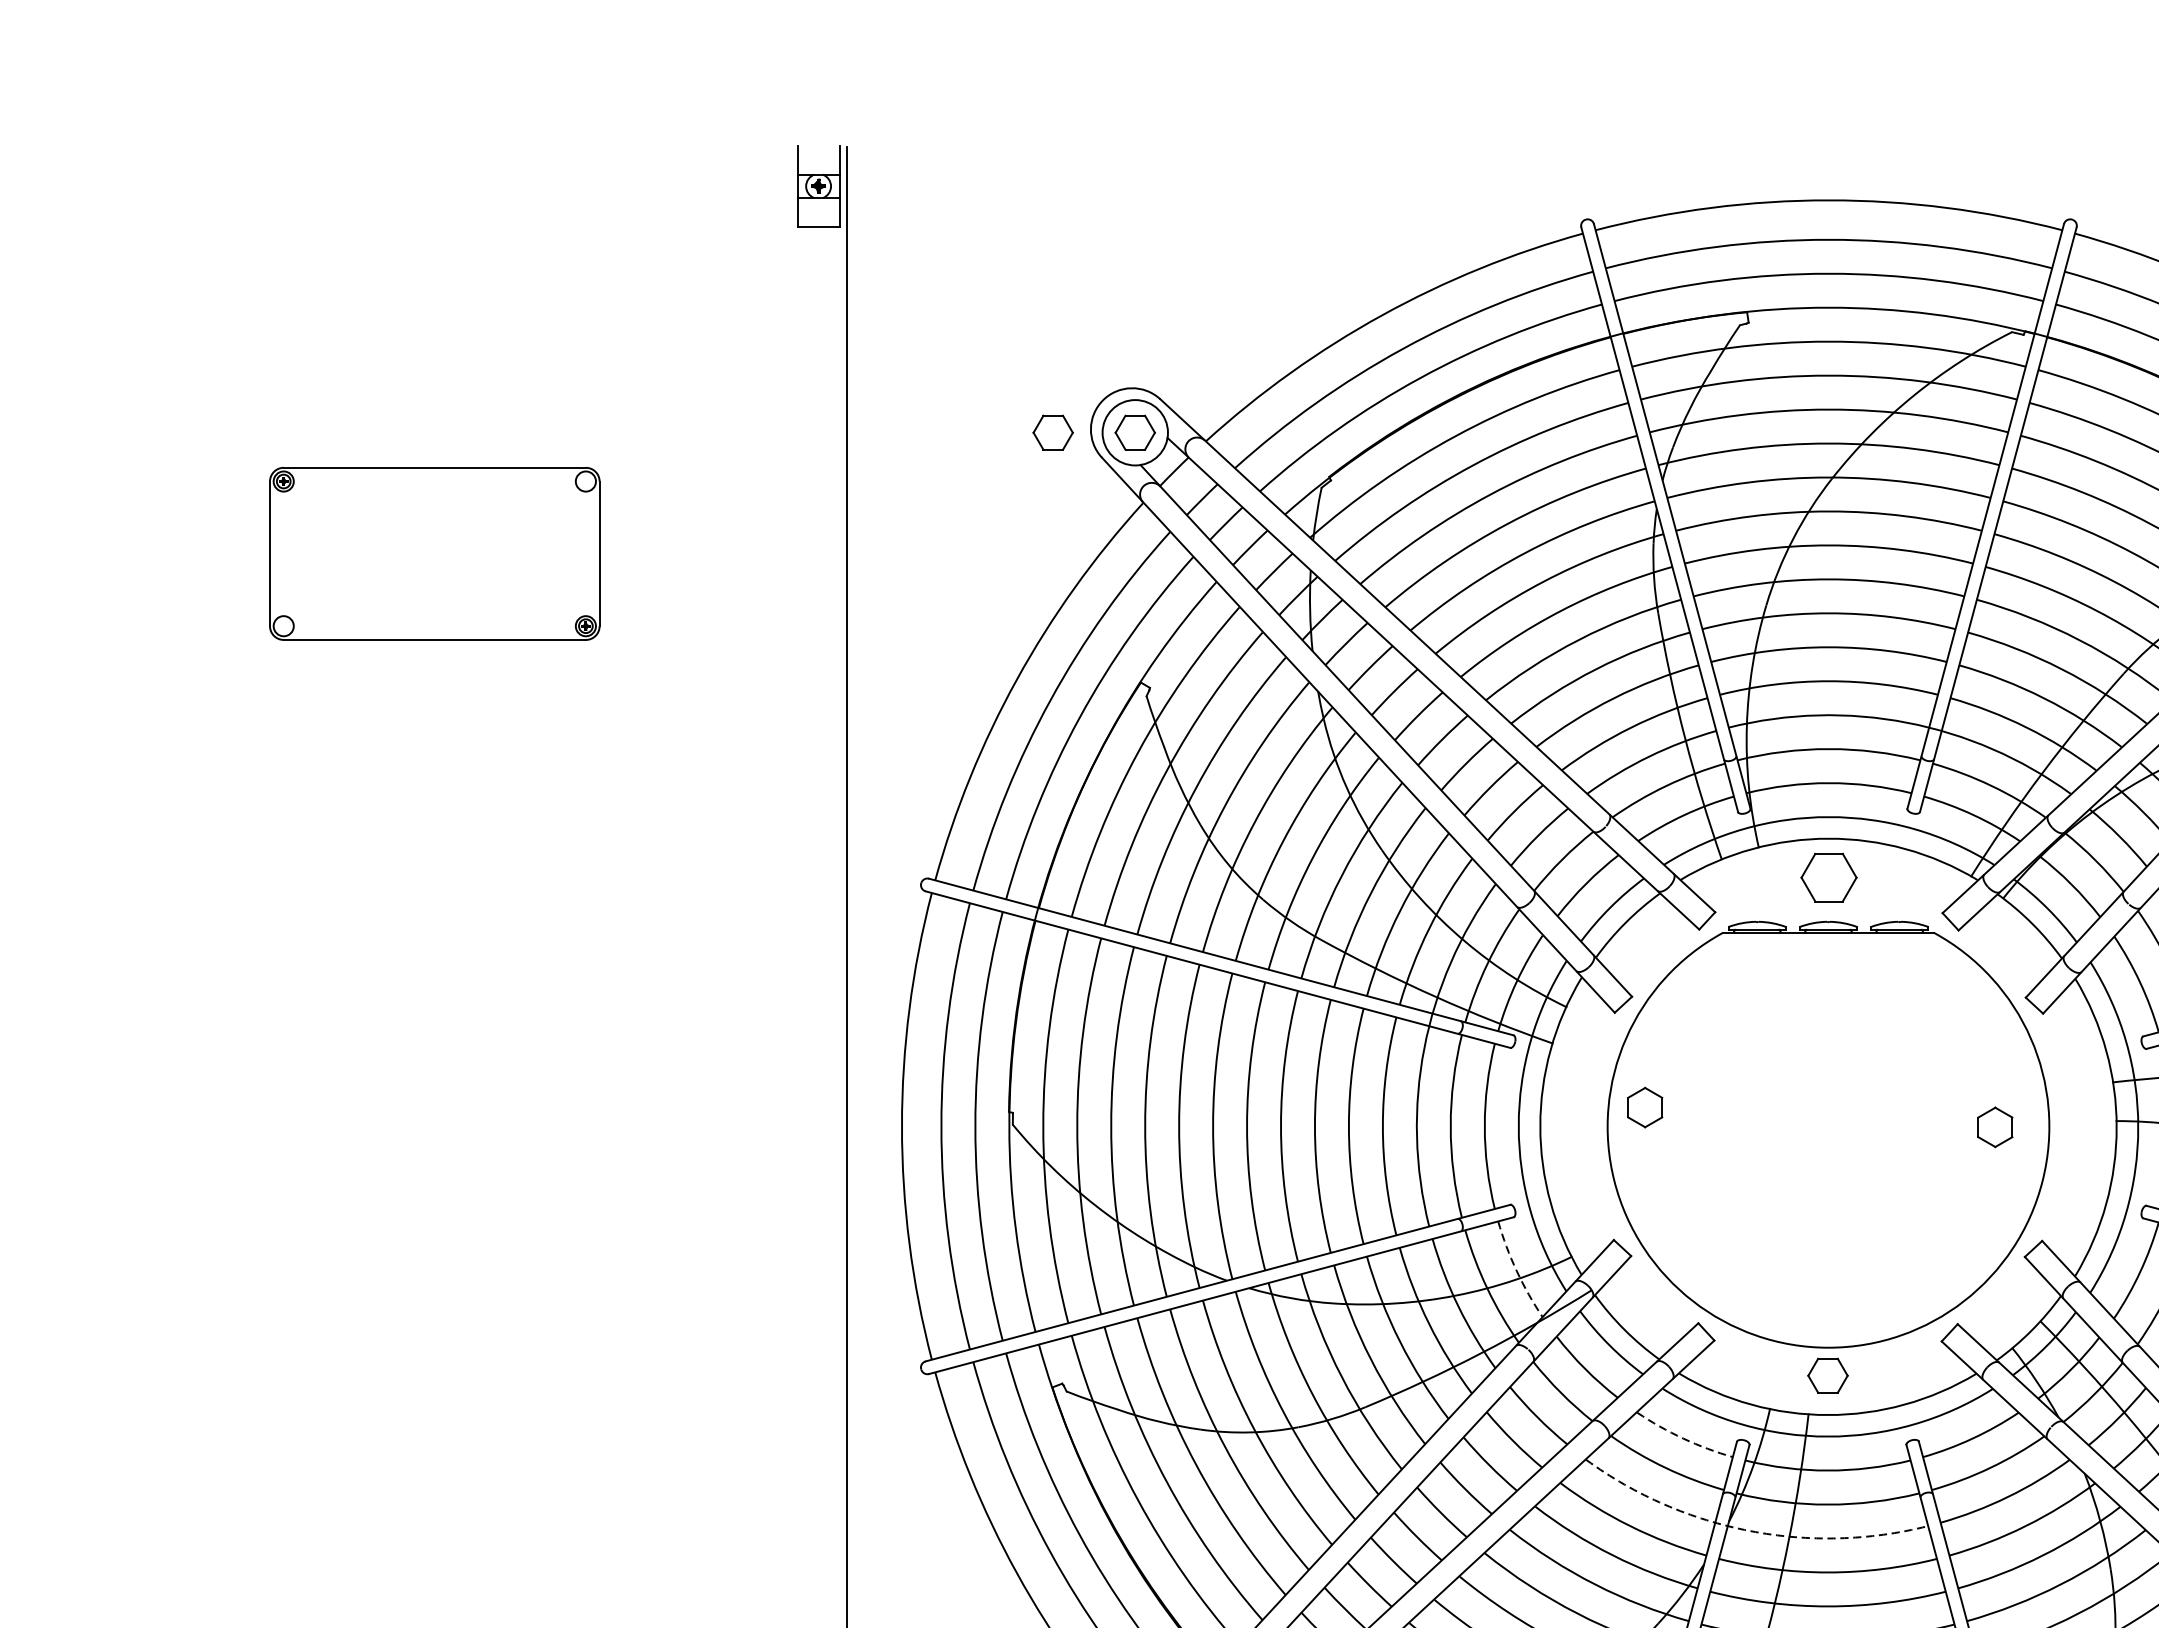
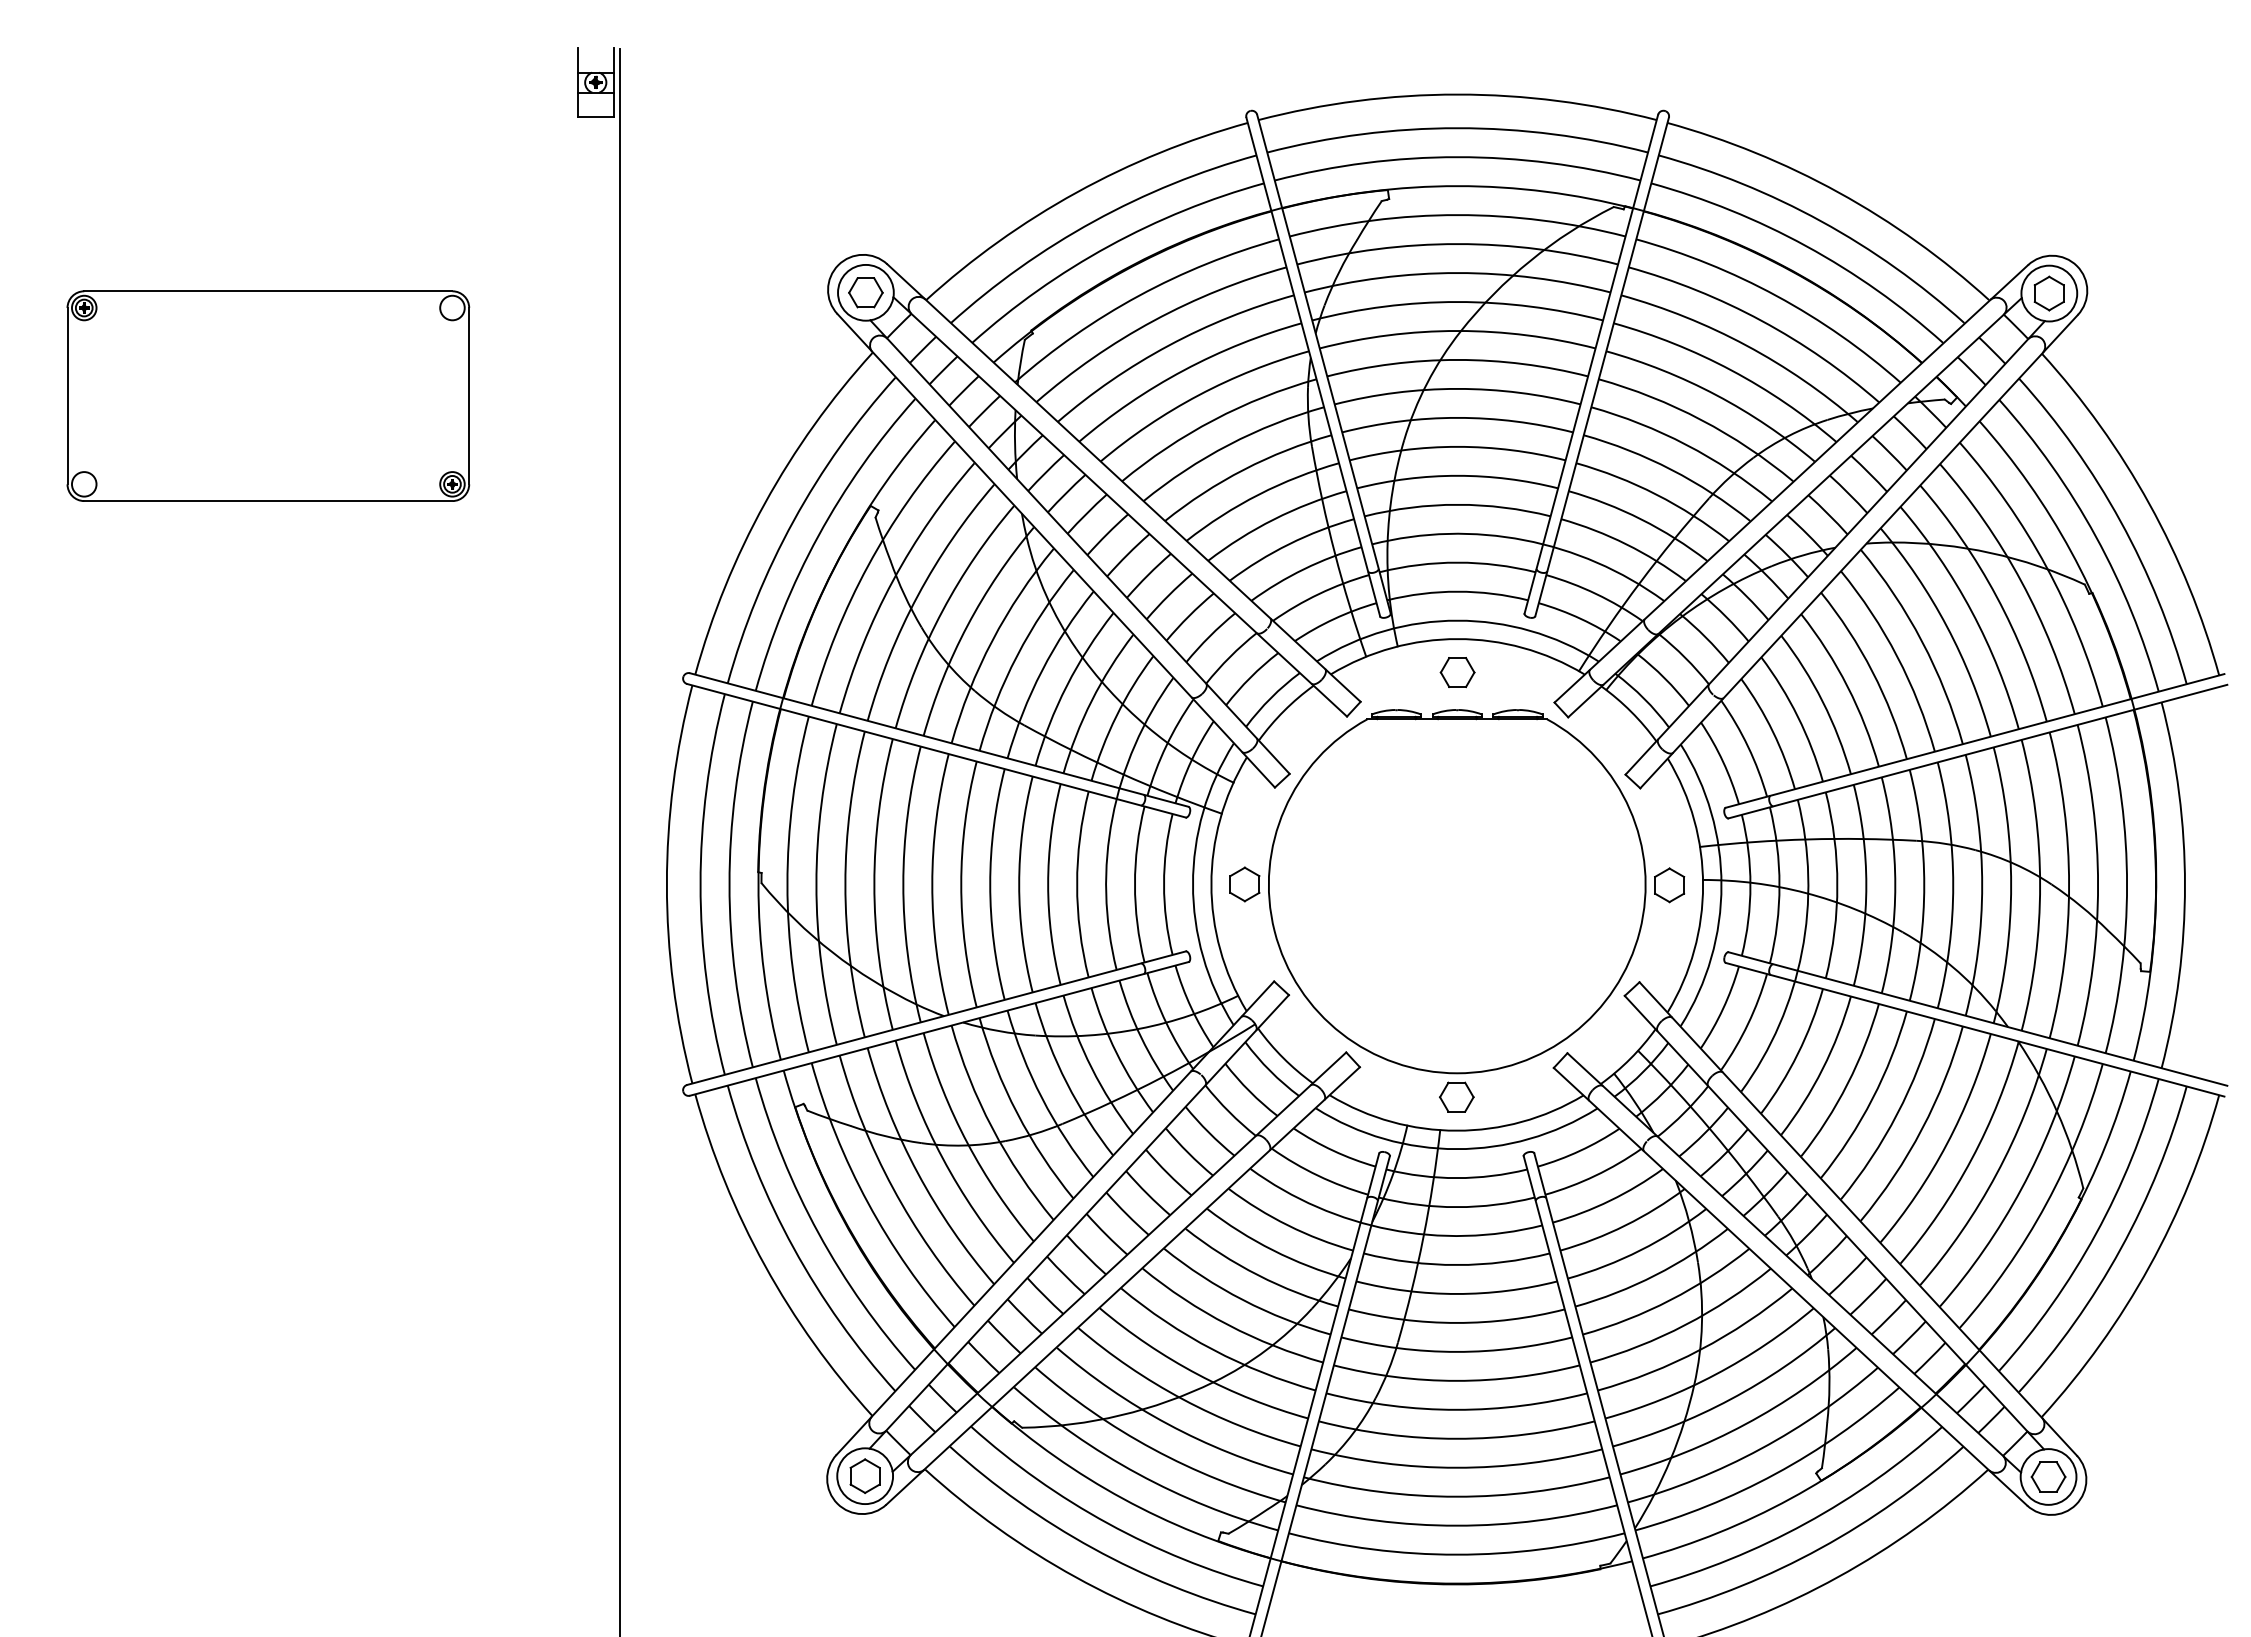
part: (1052, 432) -> (795, 292), removed
part: (434, 553) -> (268, 395), size x1.43
part: (1828, 877) -> (1457, 672), size x0.71
part: (1644, 1107) -> (1244, 884), moved
part: (1995, 1127) -> (1669, 885), moved
arc: (1516, 1270) -> (1191, 1007), dashed -> solid
arc: (1683, 1438) -> (1333, 1150), dashed -> solid
arc: (1750, 1530) -> (1390, 1229), dashed -> solid

